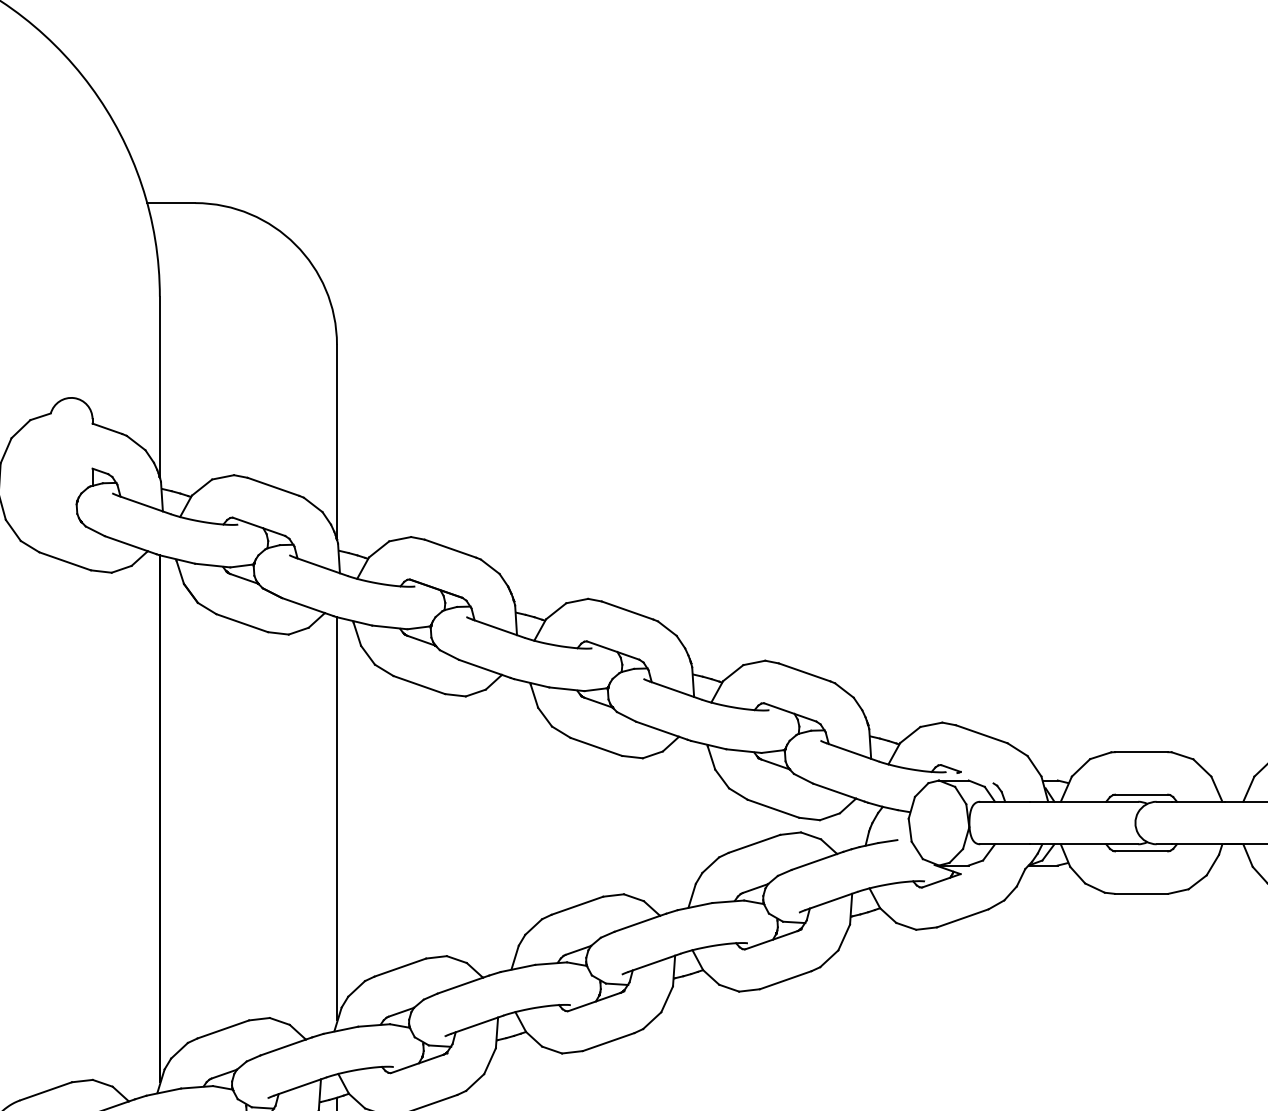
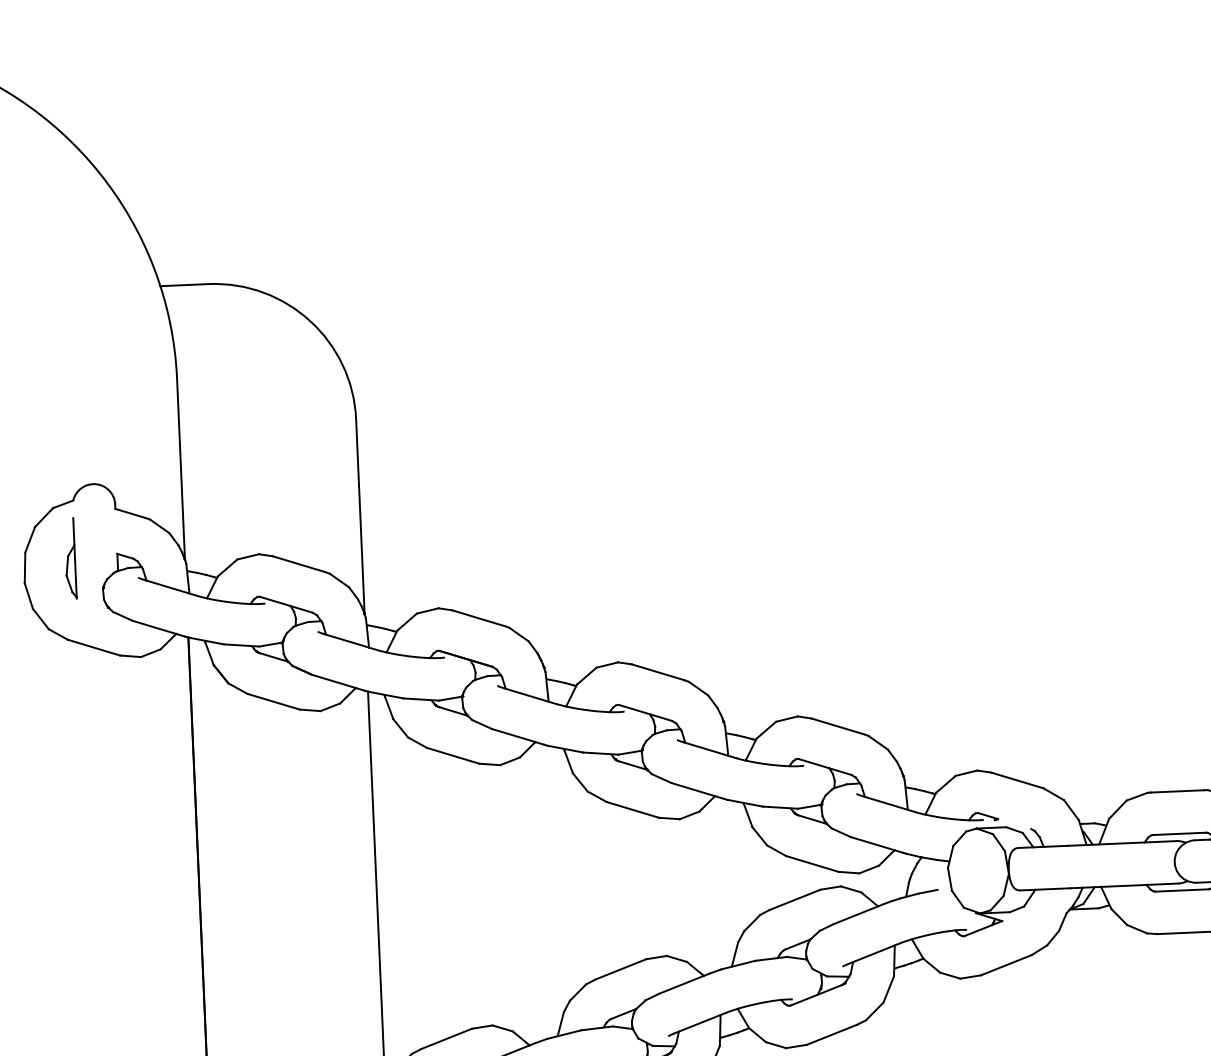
part: (45, 471) -> (70, 558), added

